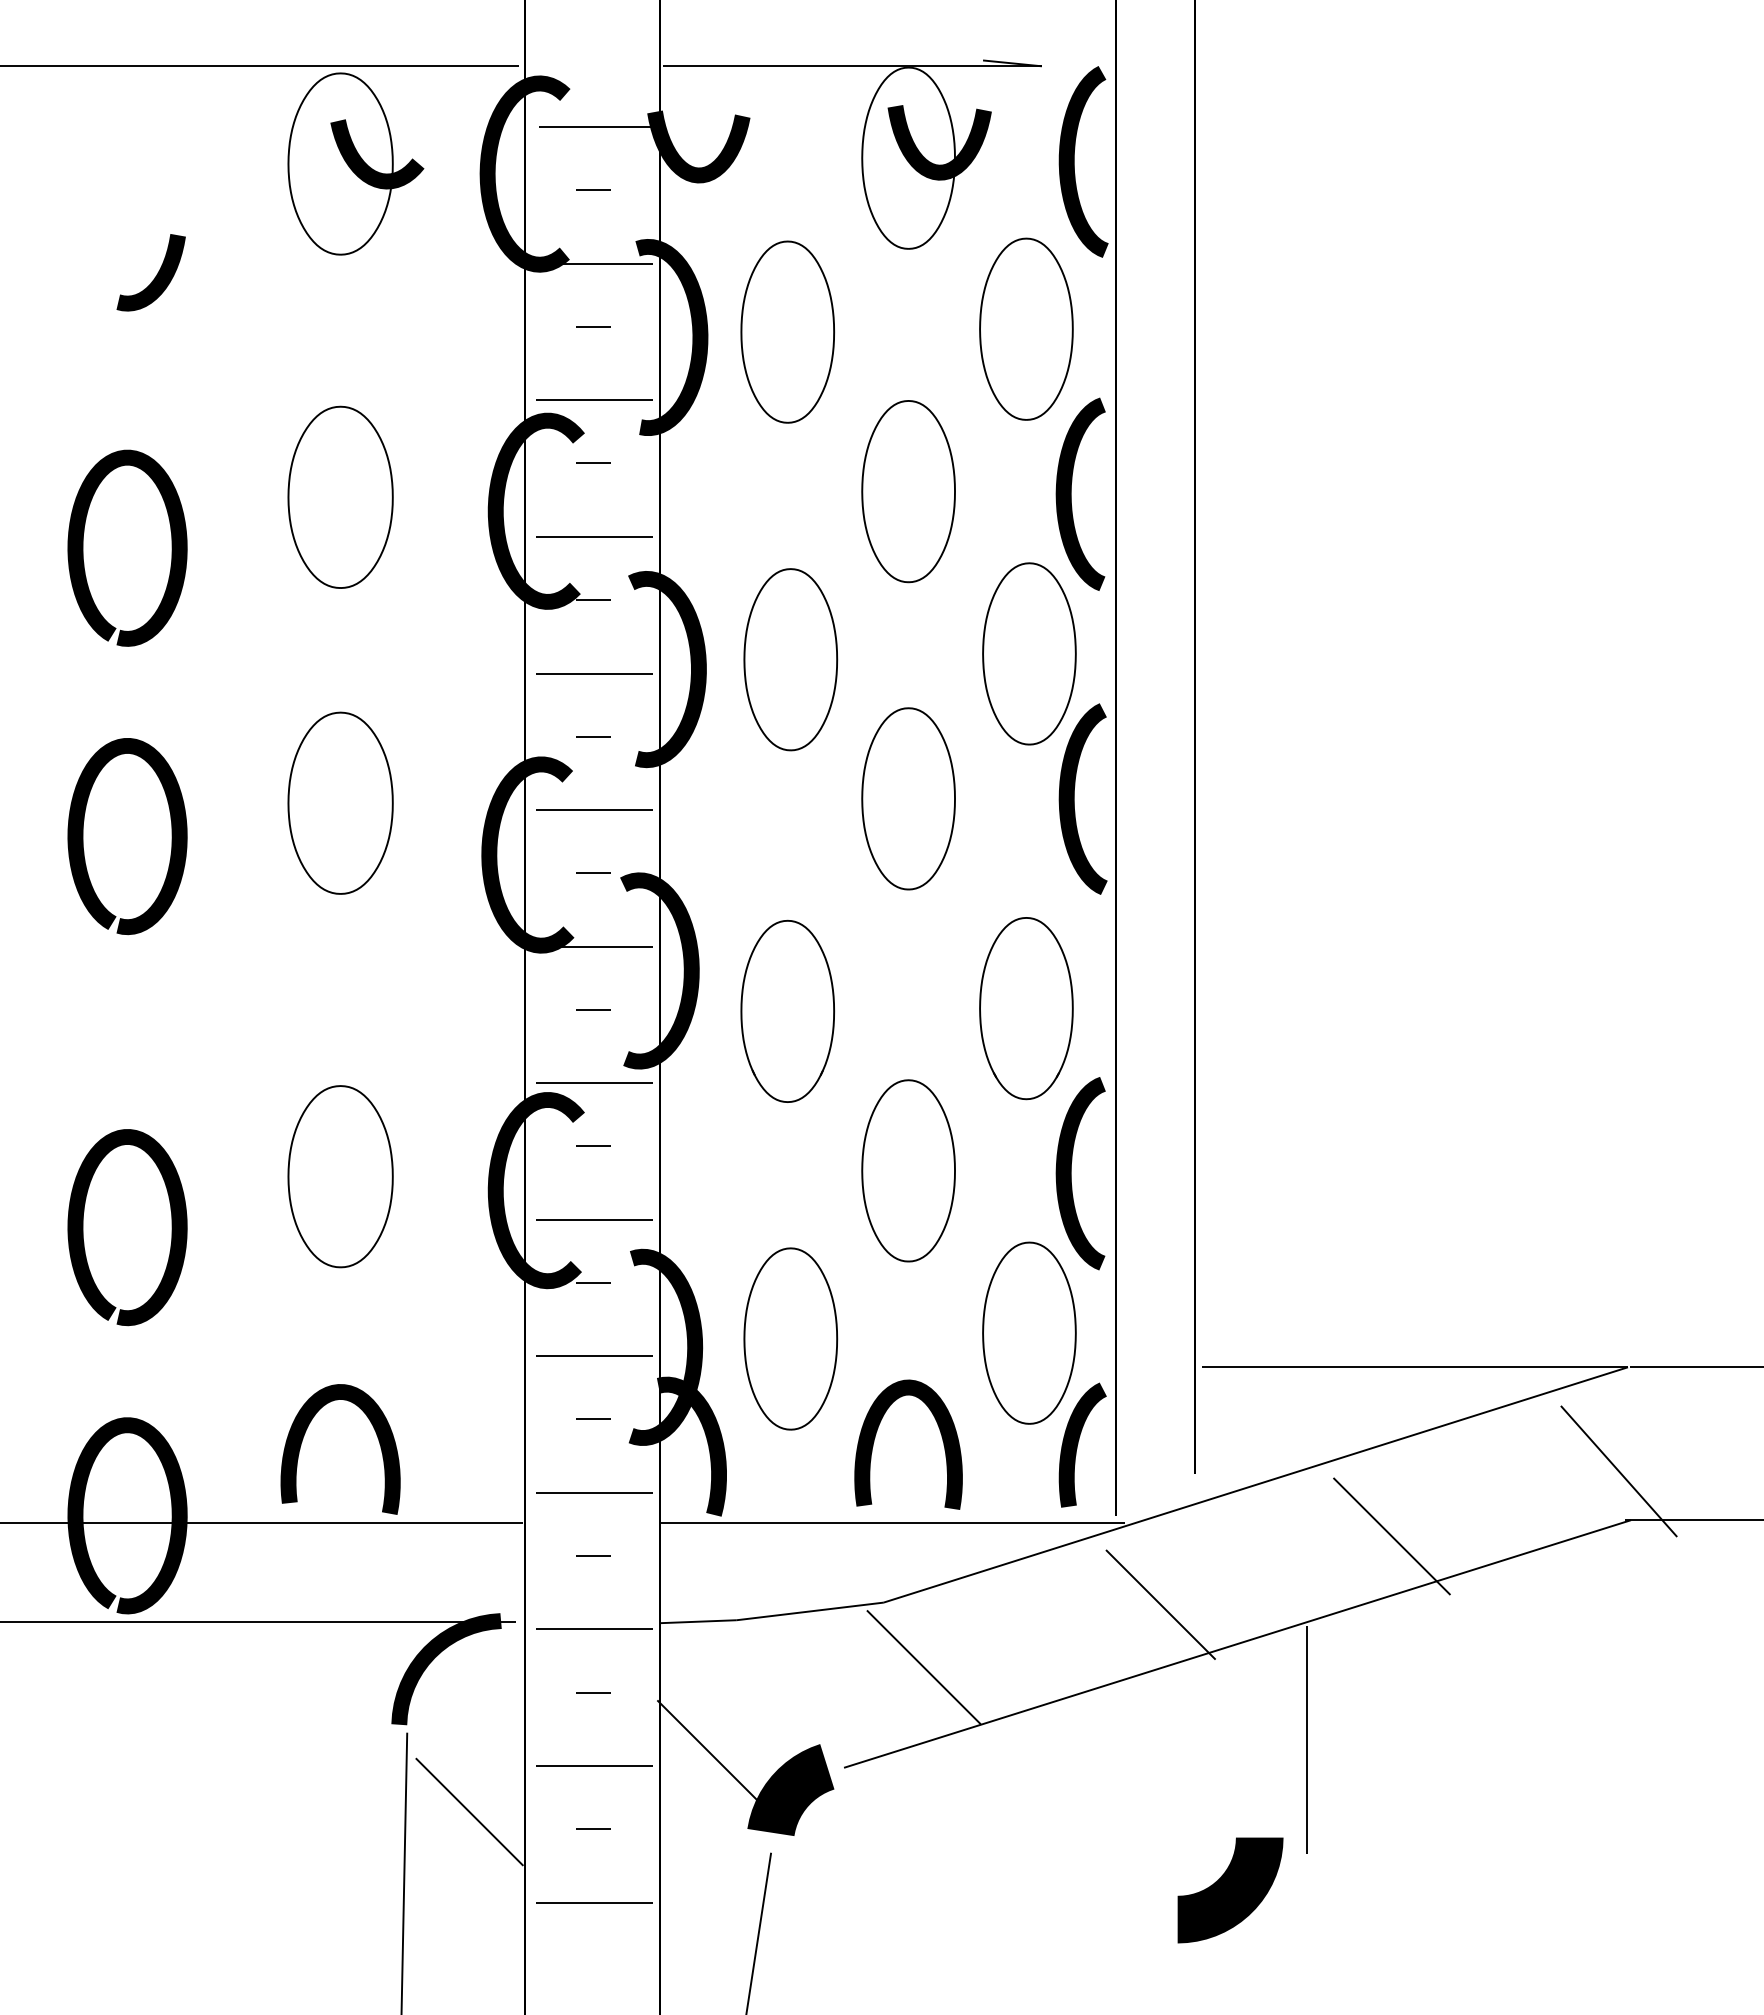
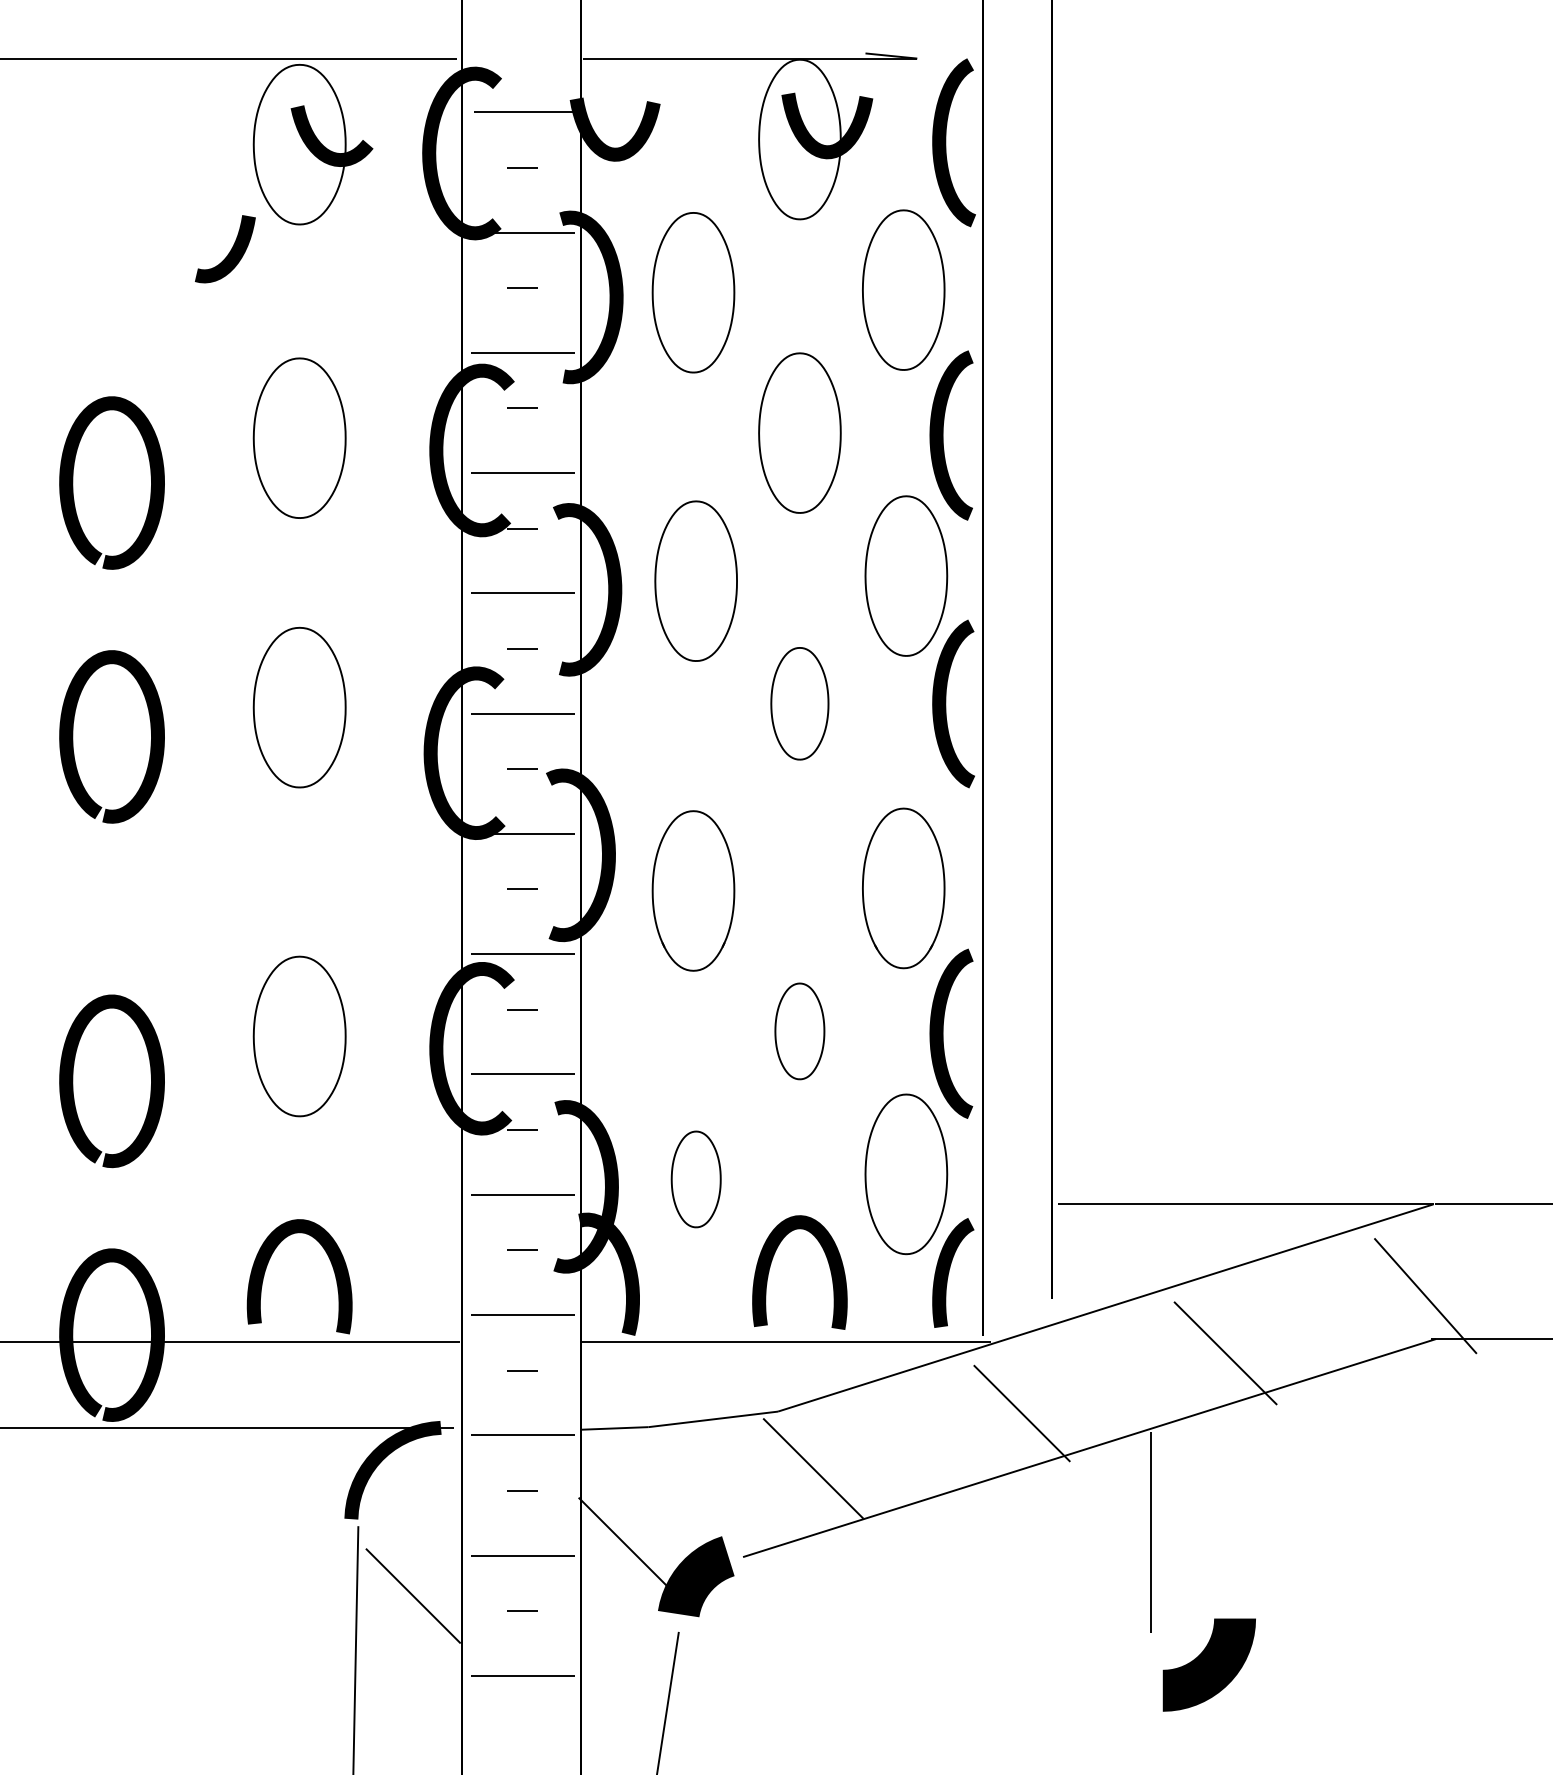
curve: (156, 274) -> (230, 250), moved
part: (908, 798) -> (799, 703), size x0.7
part: (908, 1170) -> (799, 1031), size x0.6
part: (790, 1338) -> (695, 1179), size x0.6
curve: (1230, 1890) -> (1209, 1665), moved

